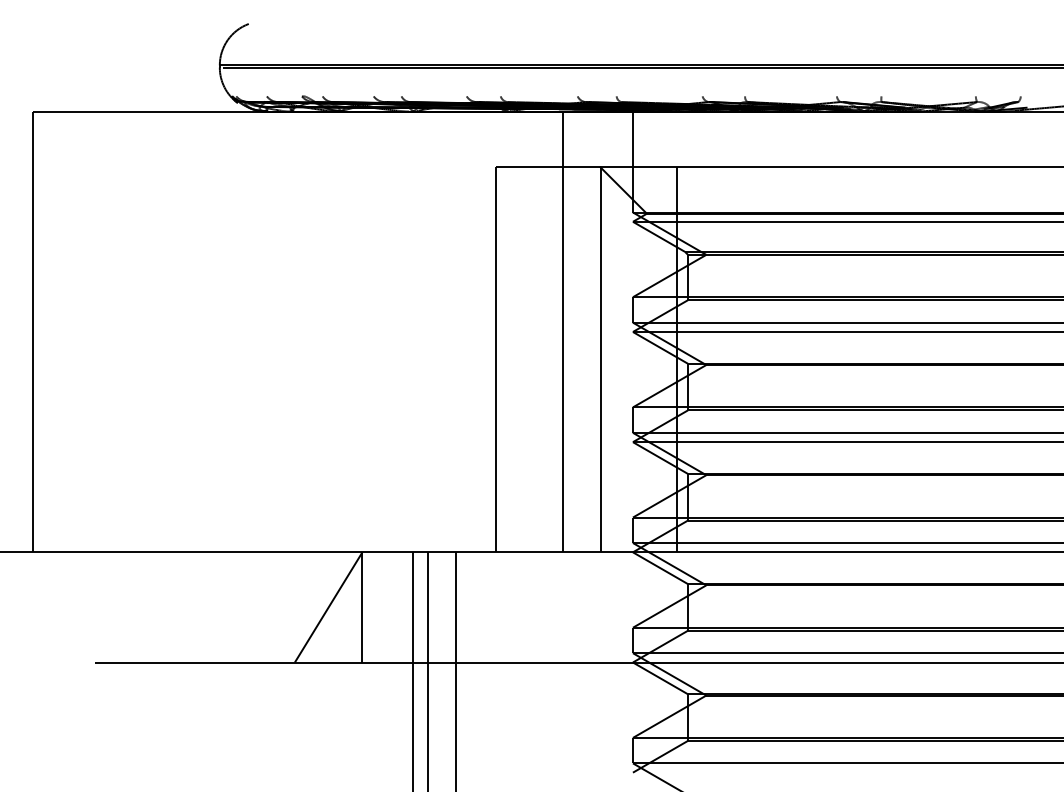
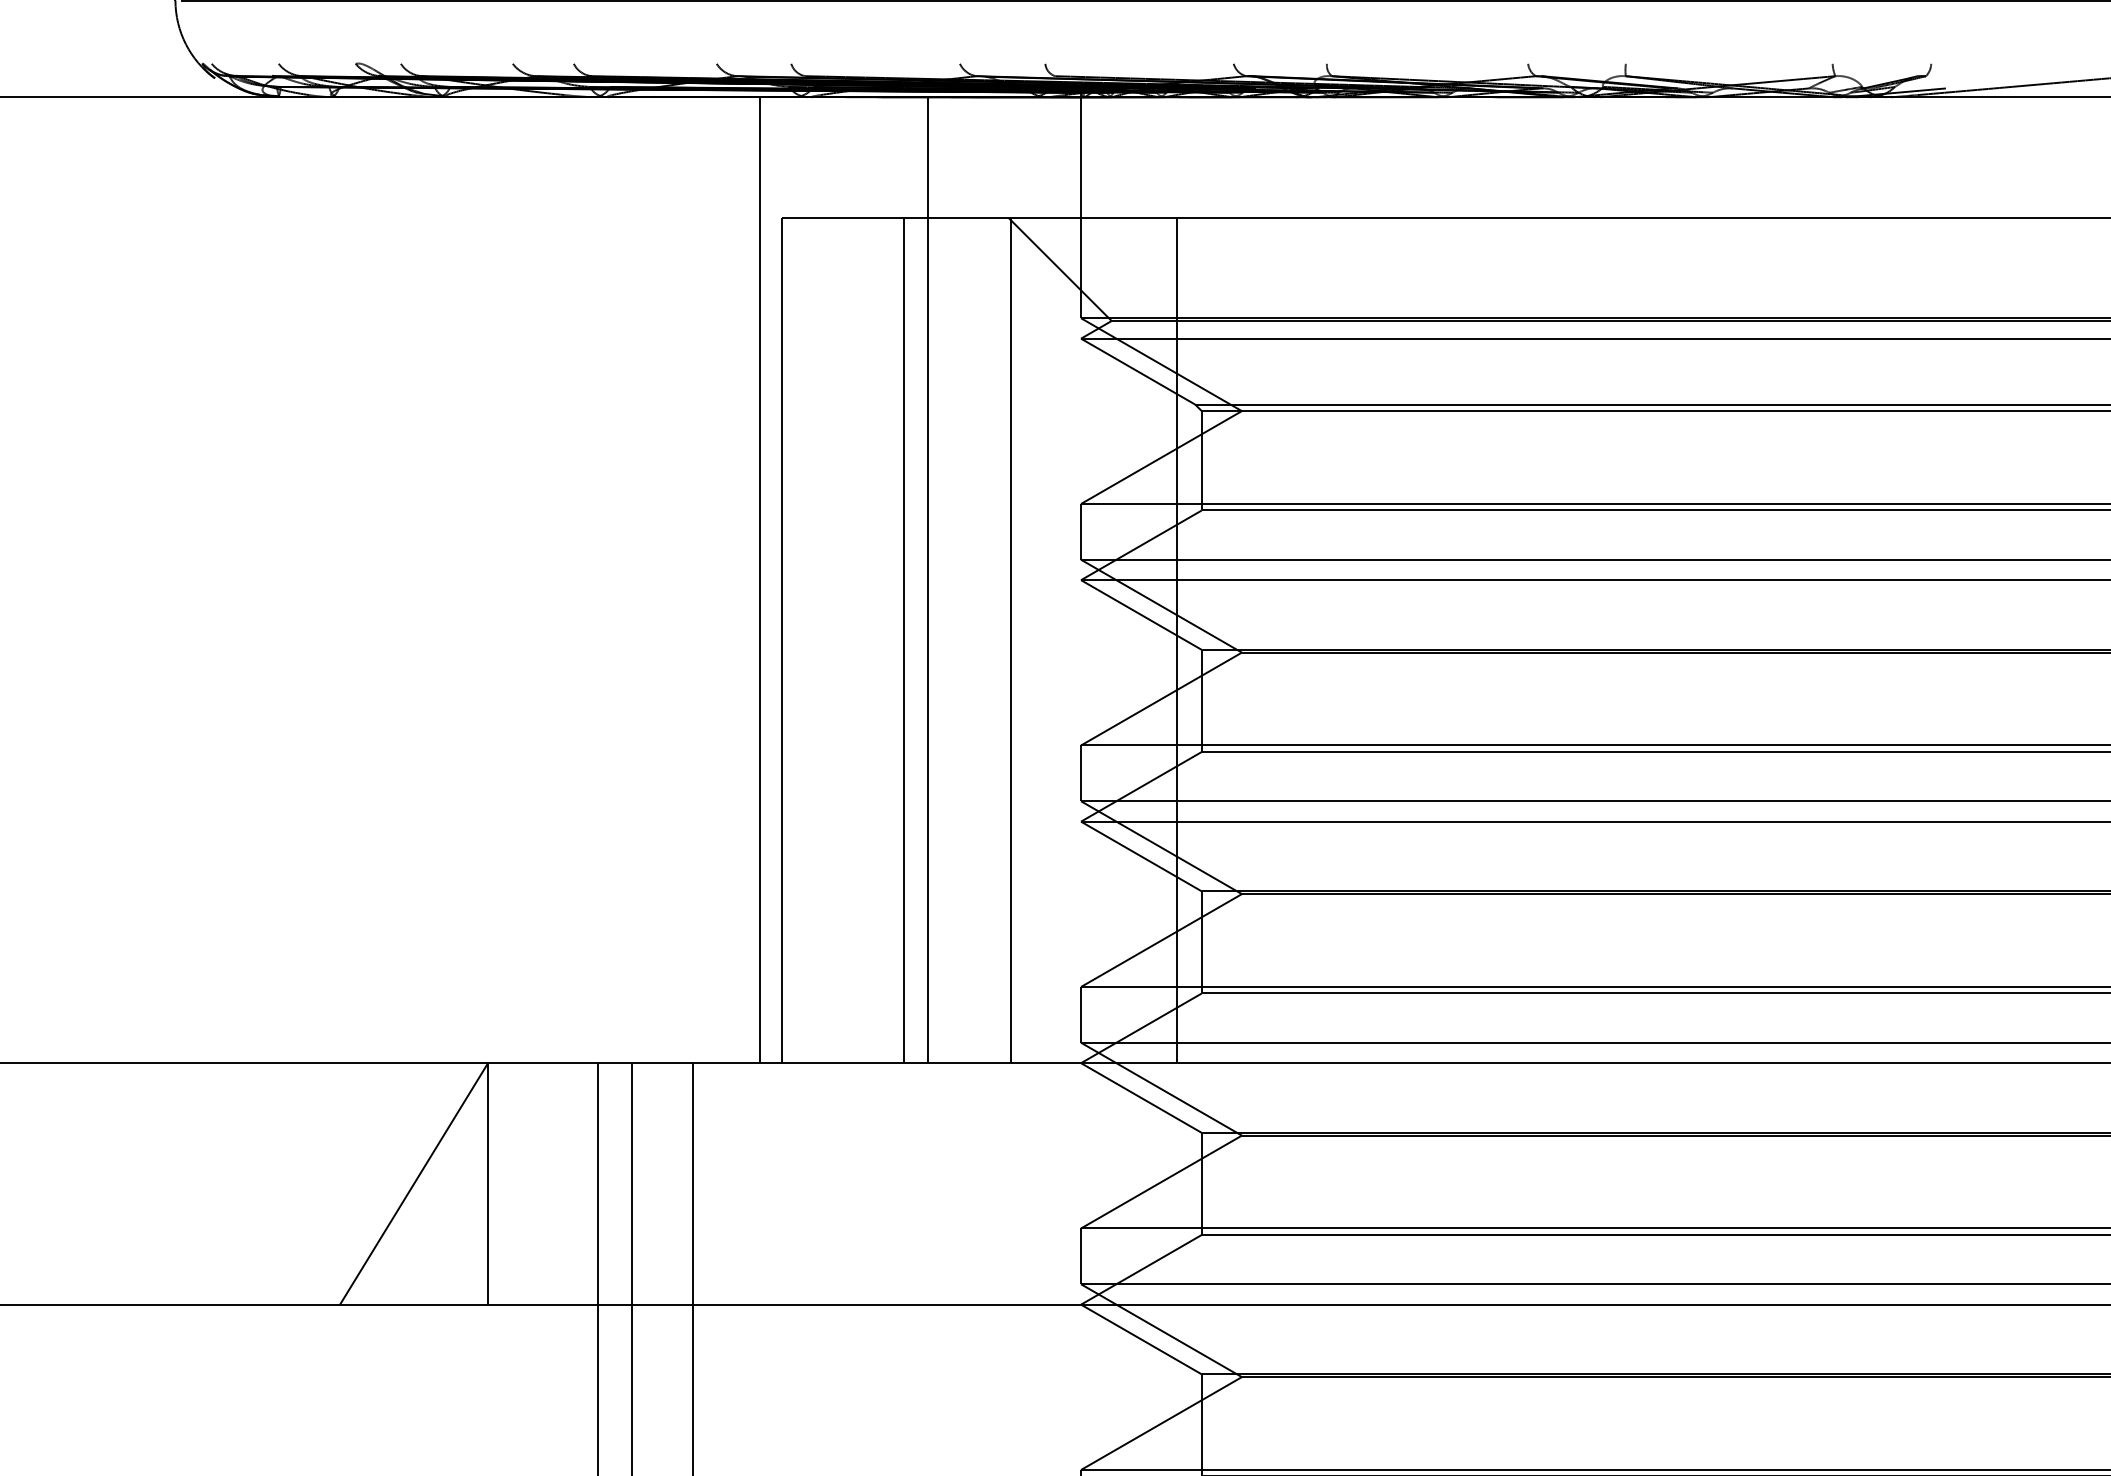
line: (486, 331) -> (760, 579), added
line: (552, 359) -> (904, 640), added

